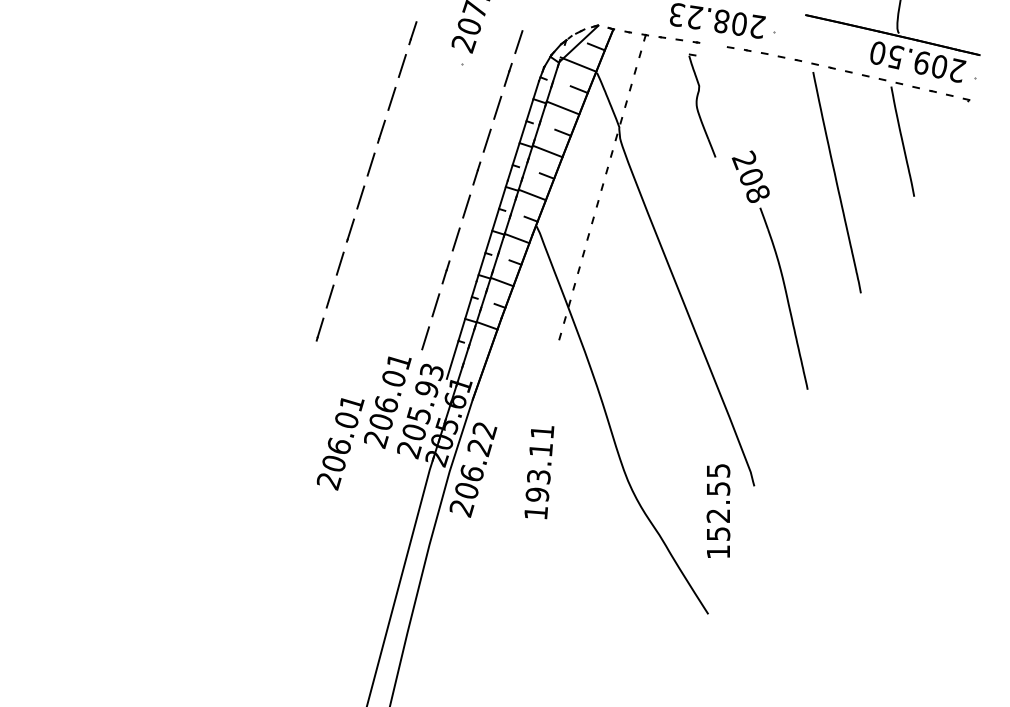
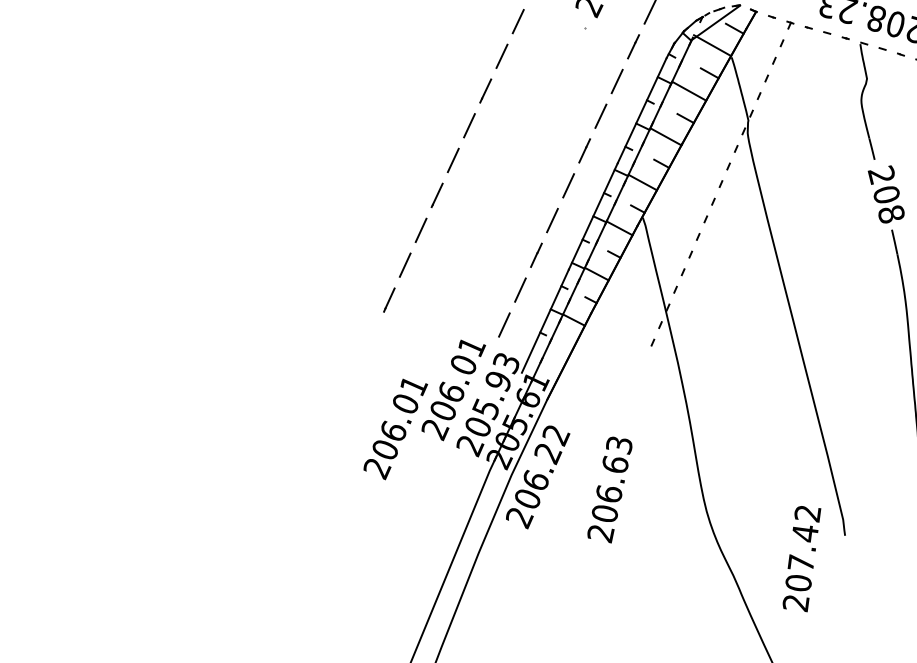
part: (702, 105) -> (867, 100), moved
text: (539, 472) -> (610, 489), 193.11 -> 206.63
text: (718, 511) -> (801, 558), 152.55 -> 207.42

